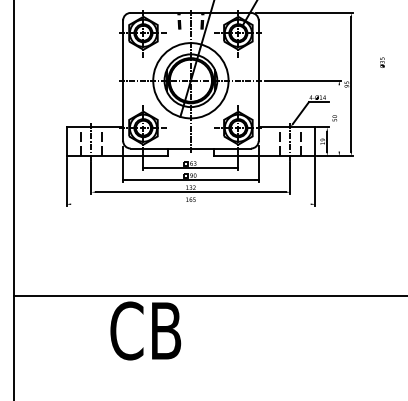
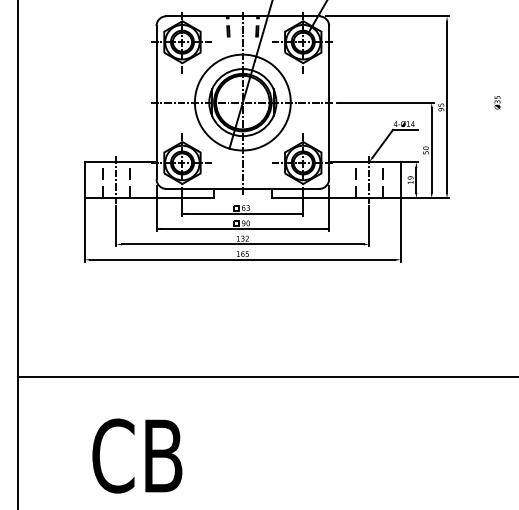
text: (382, 62) -> (497, 102), moved
line: (339, 118) -> (431, 150), added
line: (190, 204) -> (242, 259), added
text: (145, 330) -> (137, 455), moved

